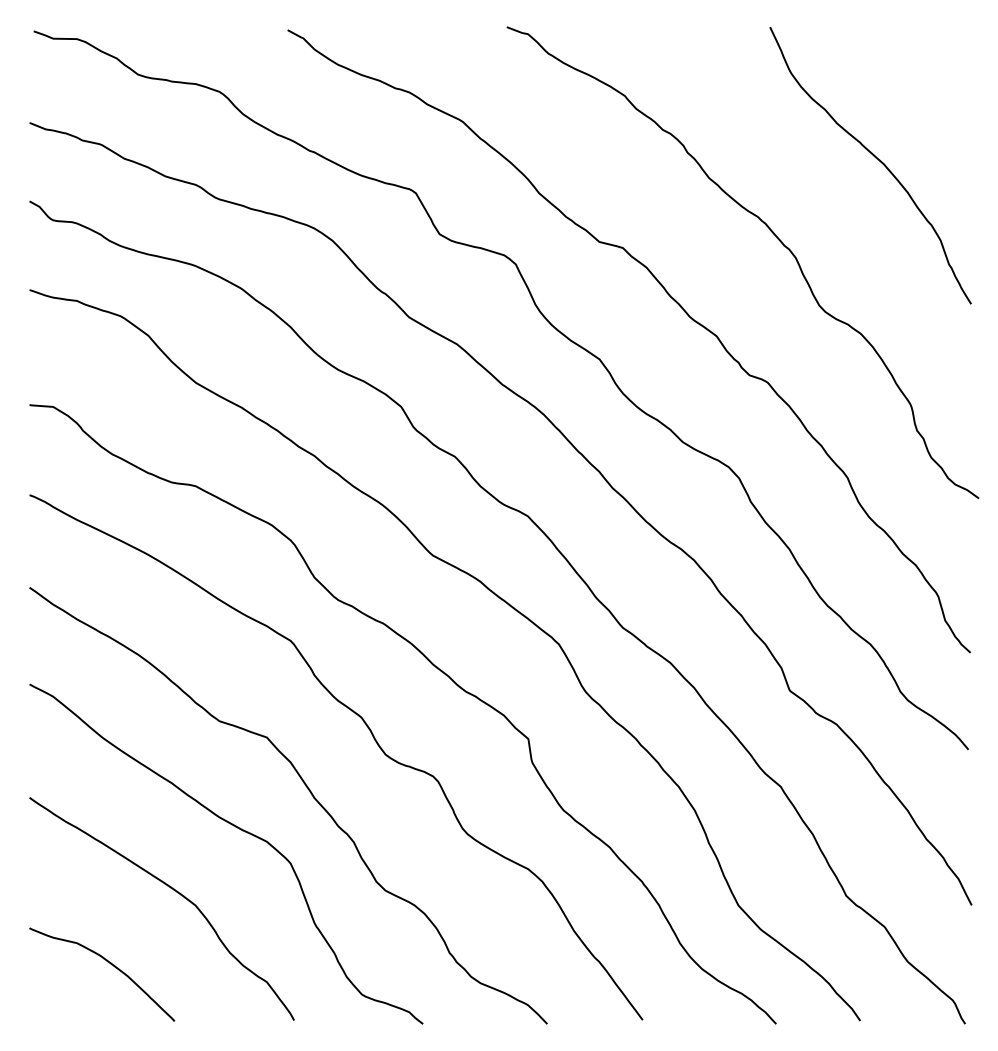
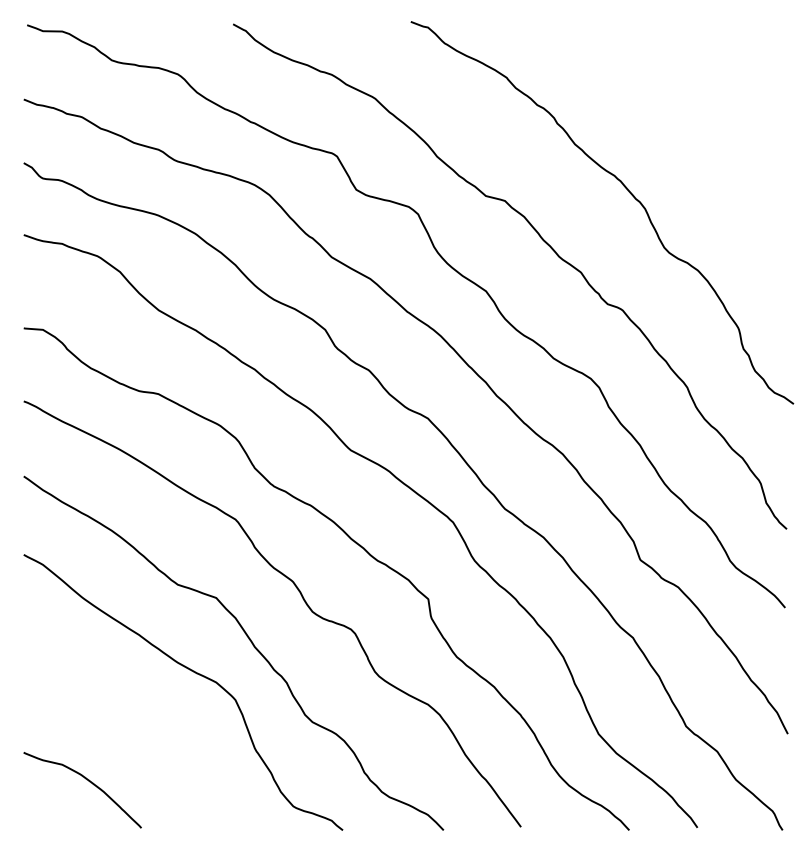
curve: (875, 158) -> (709, 128), removed
curve: (174, 891) -> (141, 722), removed

